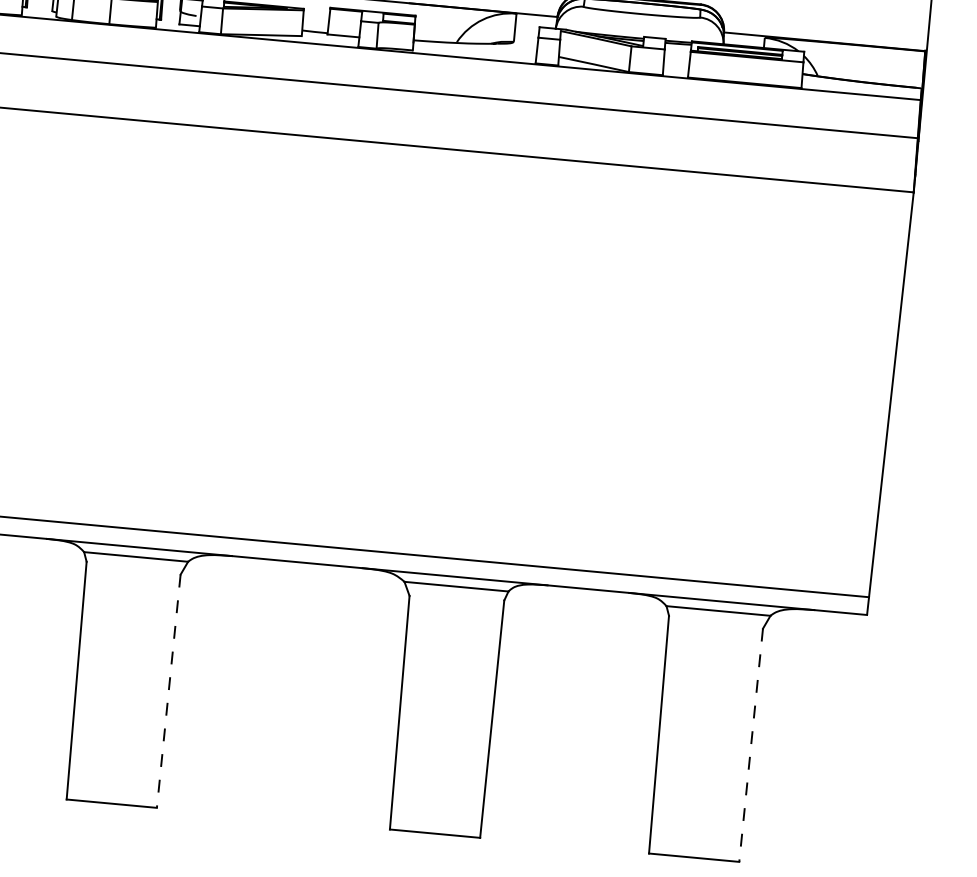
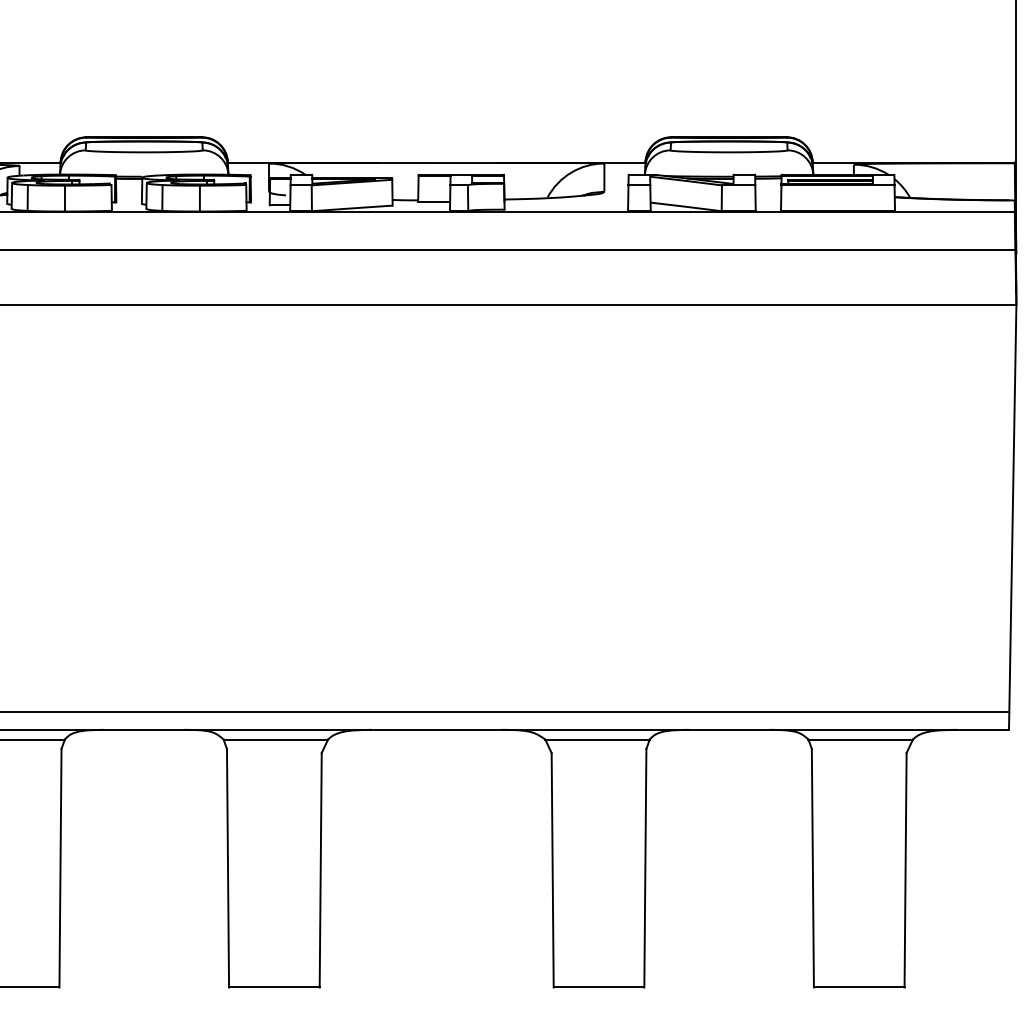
line: (168, 691) -> (320, 870), dashed -> solid
line: (751, 745) -> (905, 870), dashed -> solid

